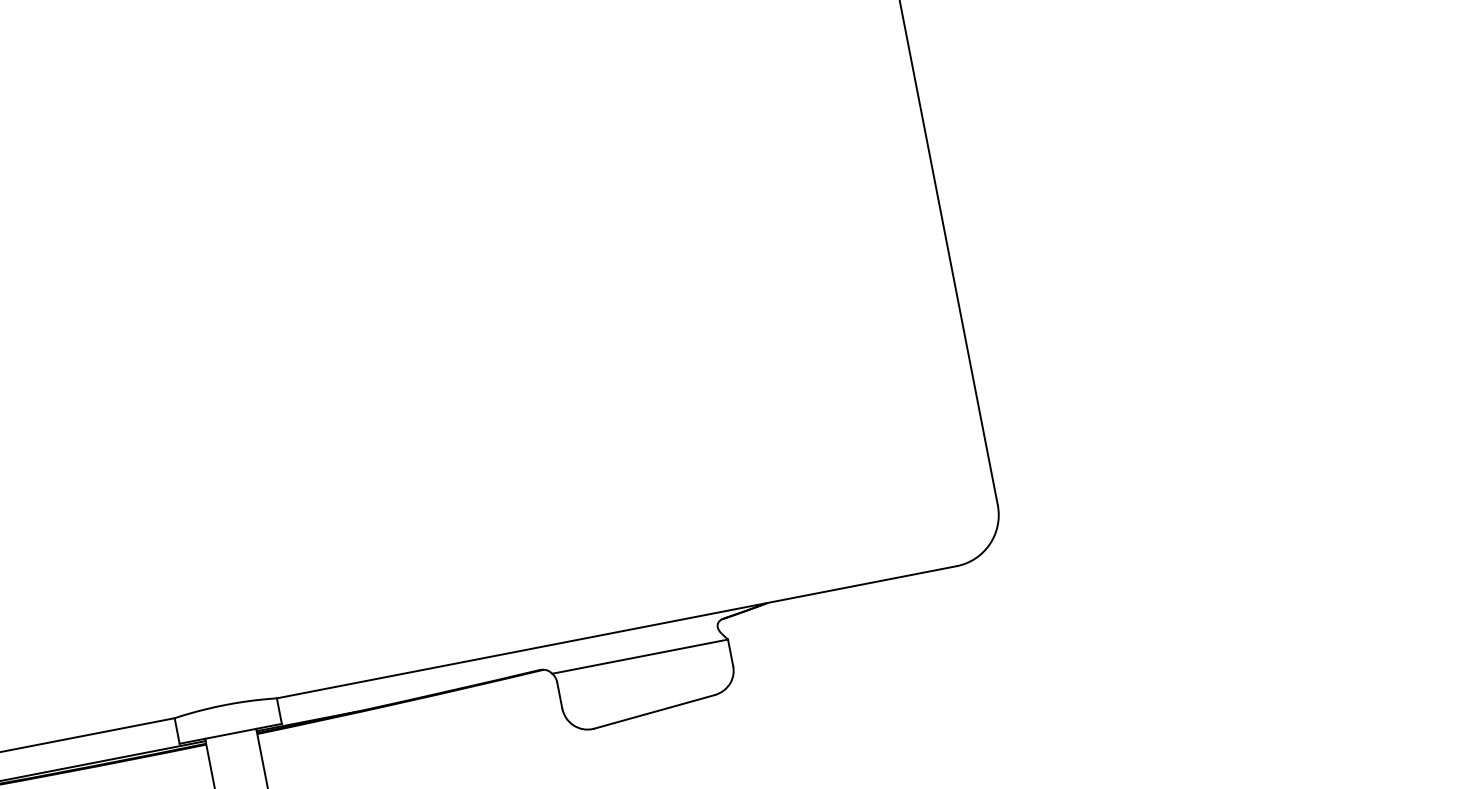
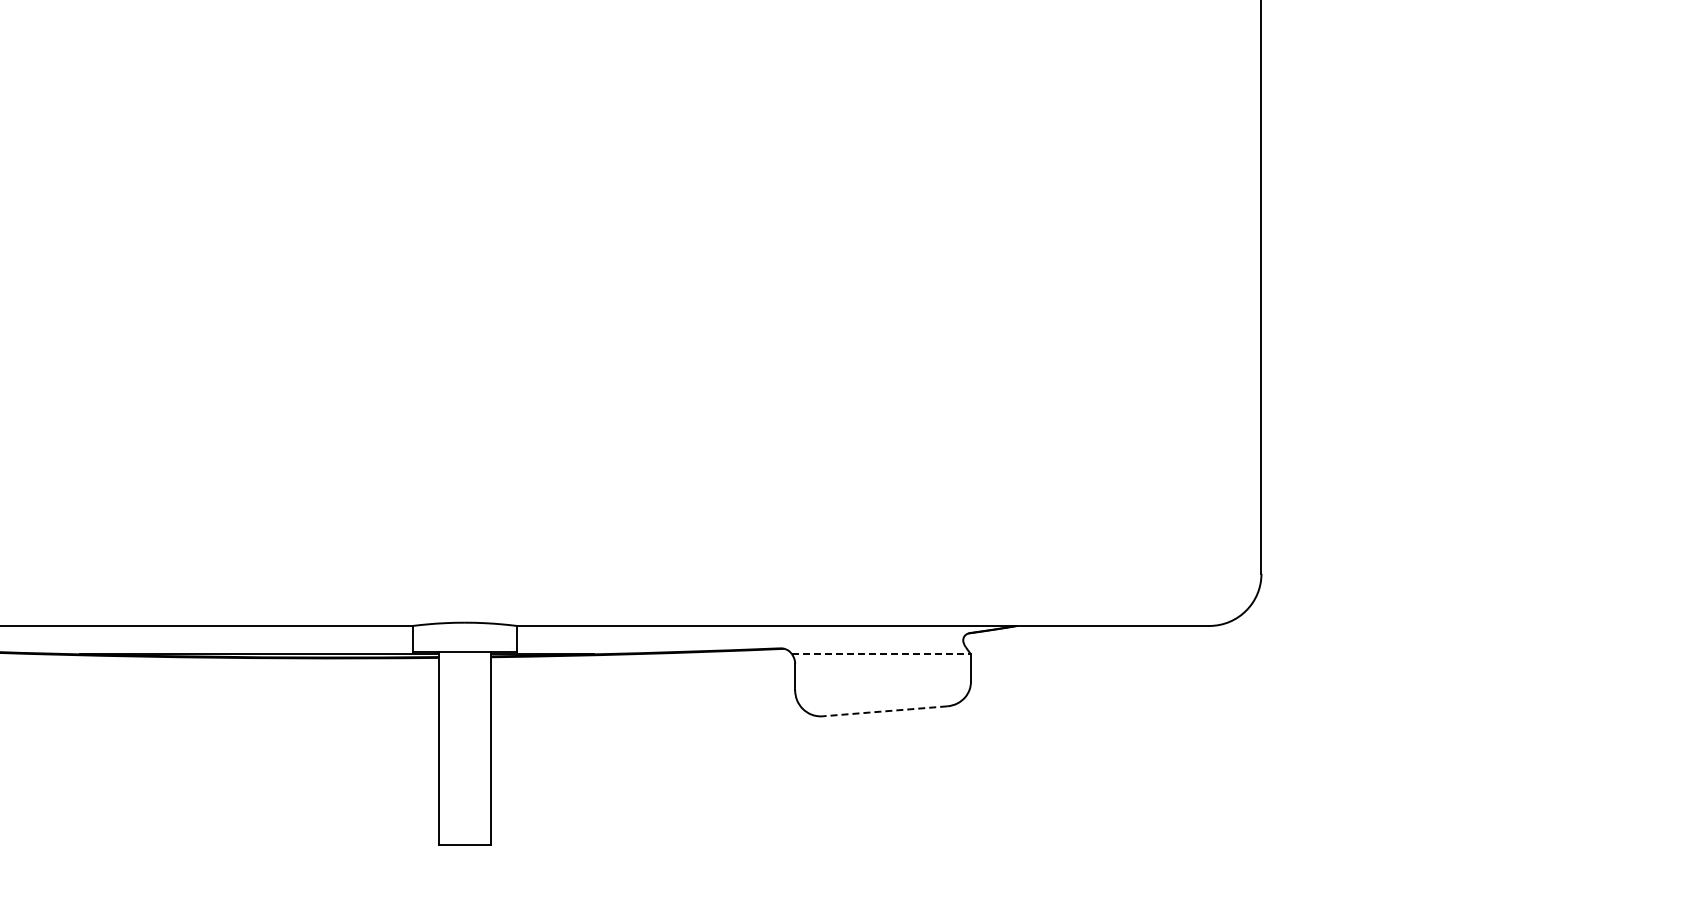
line: (640, 656) -> (881, 654), solid -> dashed
line: (654, 712) -> (884, 711), solid -> dashed

